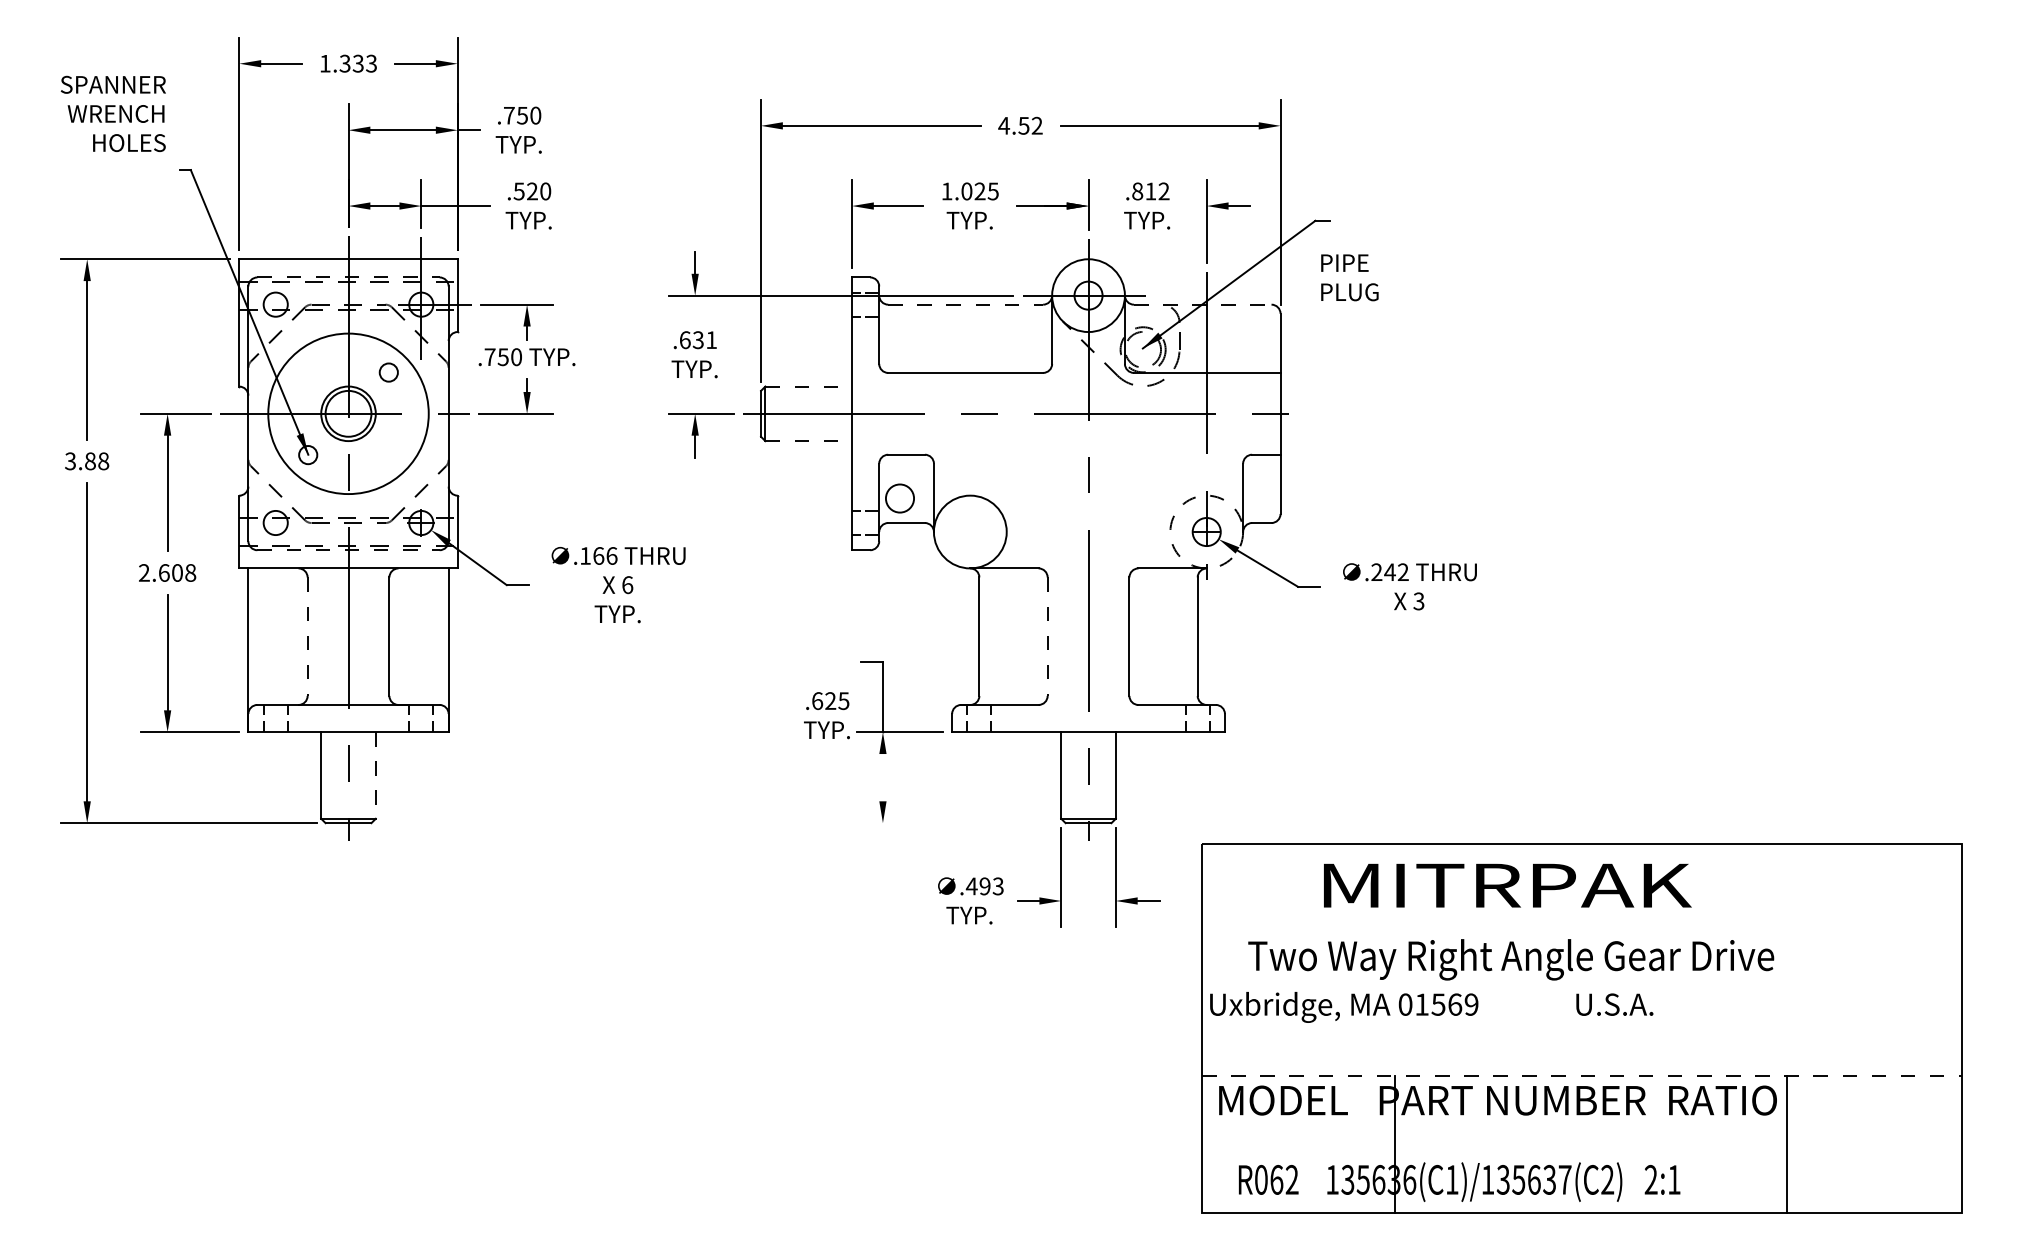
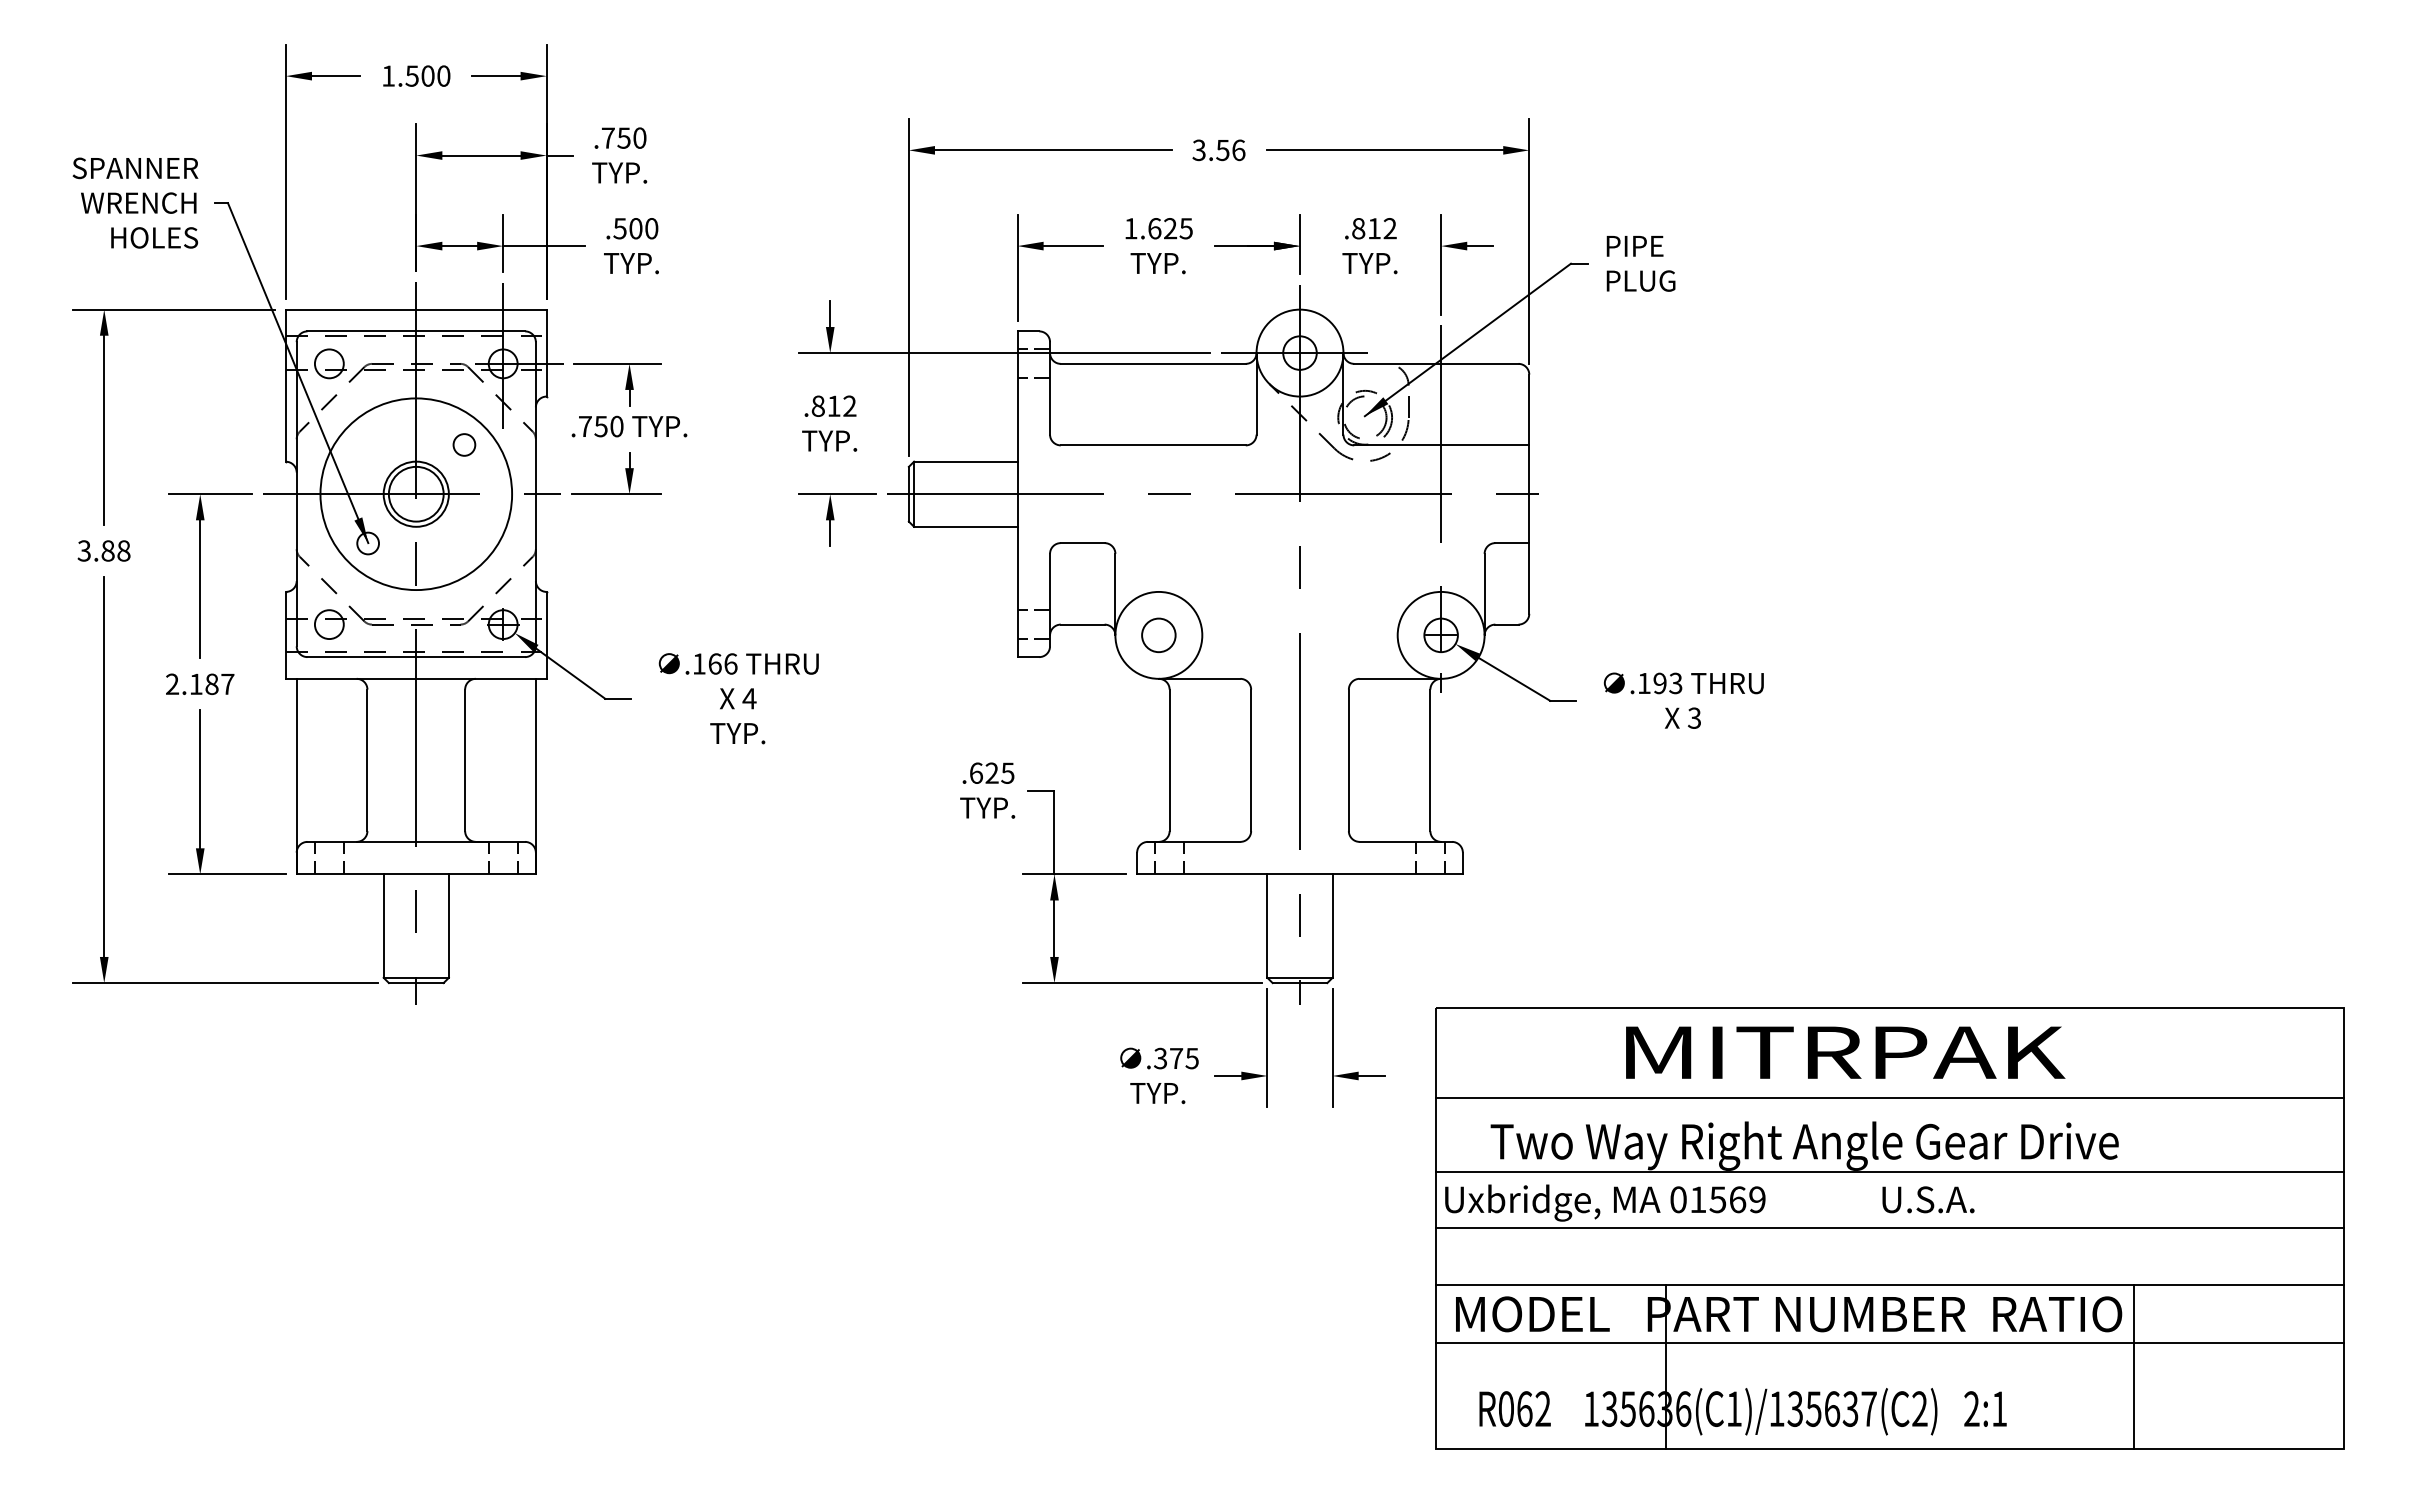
text: (357, 63) -> (427, 75), 1.333 -> 1.500
text: (113, 113) -> (135, 202), moved
text: (1020, 125) -> (1218, 150), 4.52 -> 3.56
text: (532, 191) -> (635, 228), .520 -> .500
text: (966, 191) -> (1154, 228), 1.025 -> 1.625
line: (348, 277) -> (416, 331), dashed -> solid
text: (1349, 277) -> (1640, 263), moved
line: (965, 304) -> (1153, 363), dashed -> solid
line: (1202, 304) -> (1436, 363), dashed -> solid
text: (697, 339) -> (833, 405), .631 -> .812
line: (808, 386) -> (965, 461), dashed -> solid
line: (808, 440) -> (965, 526), dashed -> solid
circle: (899, 497) -> (1158, 634), moved
circle: (1206, 531) -> (1440, 634), dashed -> solid
line: (348, 550) -> (416, 657), dashed -> solid
text: (1389, 572) -> (1659, 683), .242 -> .193
text: (177, 573) -> (212, 684), 2.608 -> 2.187
text: (627, 584) -> (749, 698), 6 -> 4
line: (307, 636) -> (367, 760), dashed -> solid
line: (1047, 636) -> (1251, 760), dashed -> solid
text: (826, 715) -> (987, 790), moved
line: (375, 775) -> (448, 926), dashed -> solid
line: (882, 777) -> (1054, 928), added
line: (956, 823) -> (1142, 983), added
text: (1507, 885) -> (1845, 1052), moved
text: (984, 886) -> (1175, 1058), .493 -> .375
line: (1582, 919) -> (1889, 1098), added
line: (1582, 980) -> (1889, 1171), added
line: (1582, 1028) -> (1889, 1228), added
line: (1582, 1076) -> (1889, 1285), dashed -> solid
line: (1582, 1125) -> (1889, 1343), added

